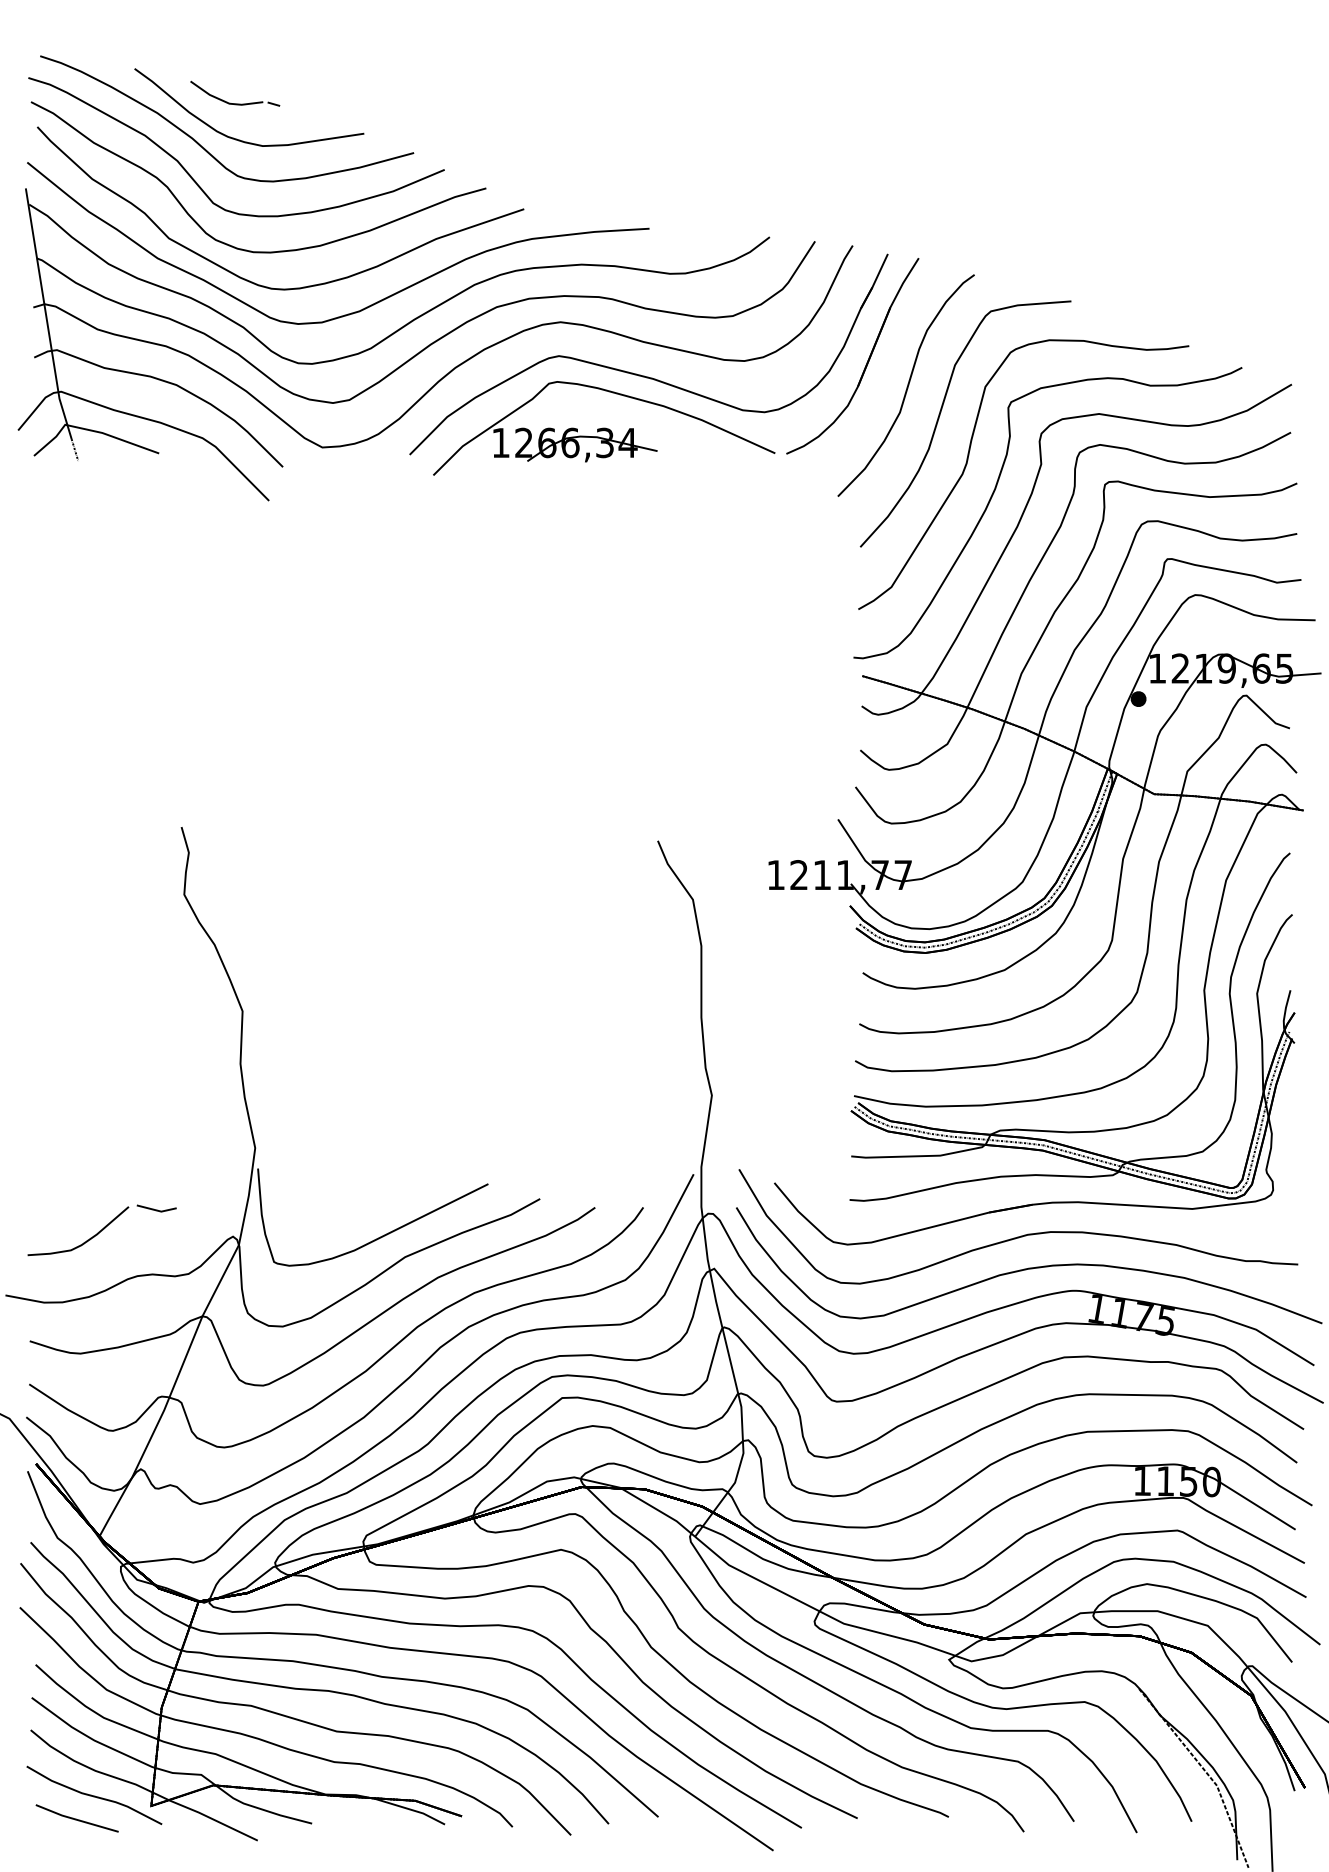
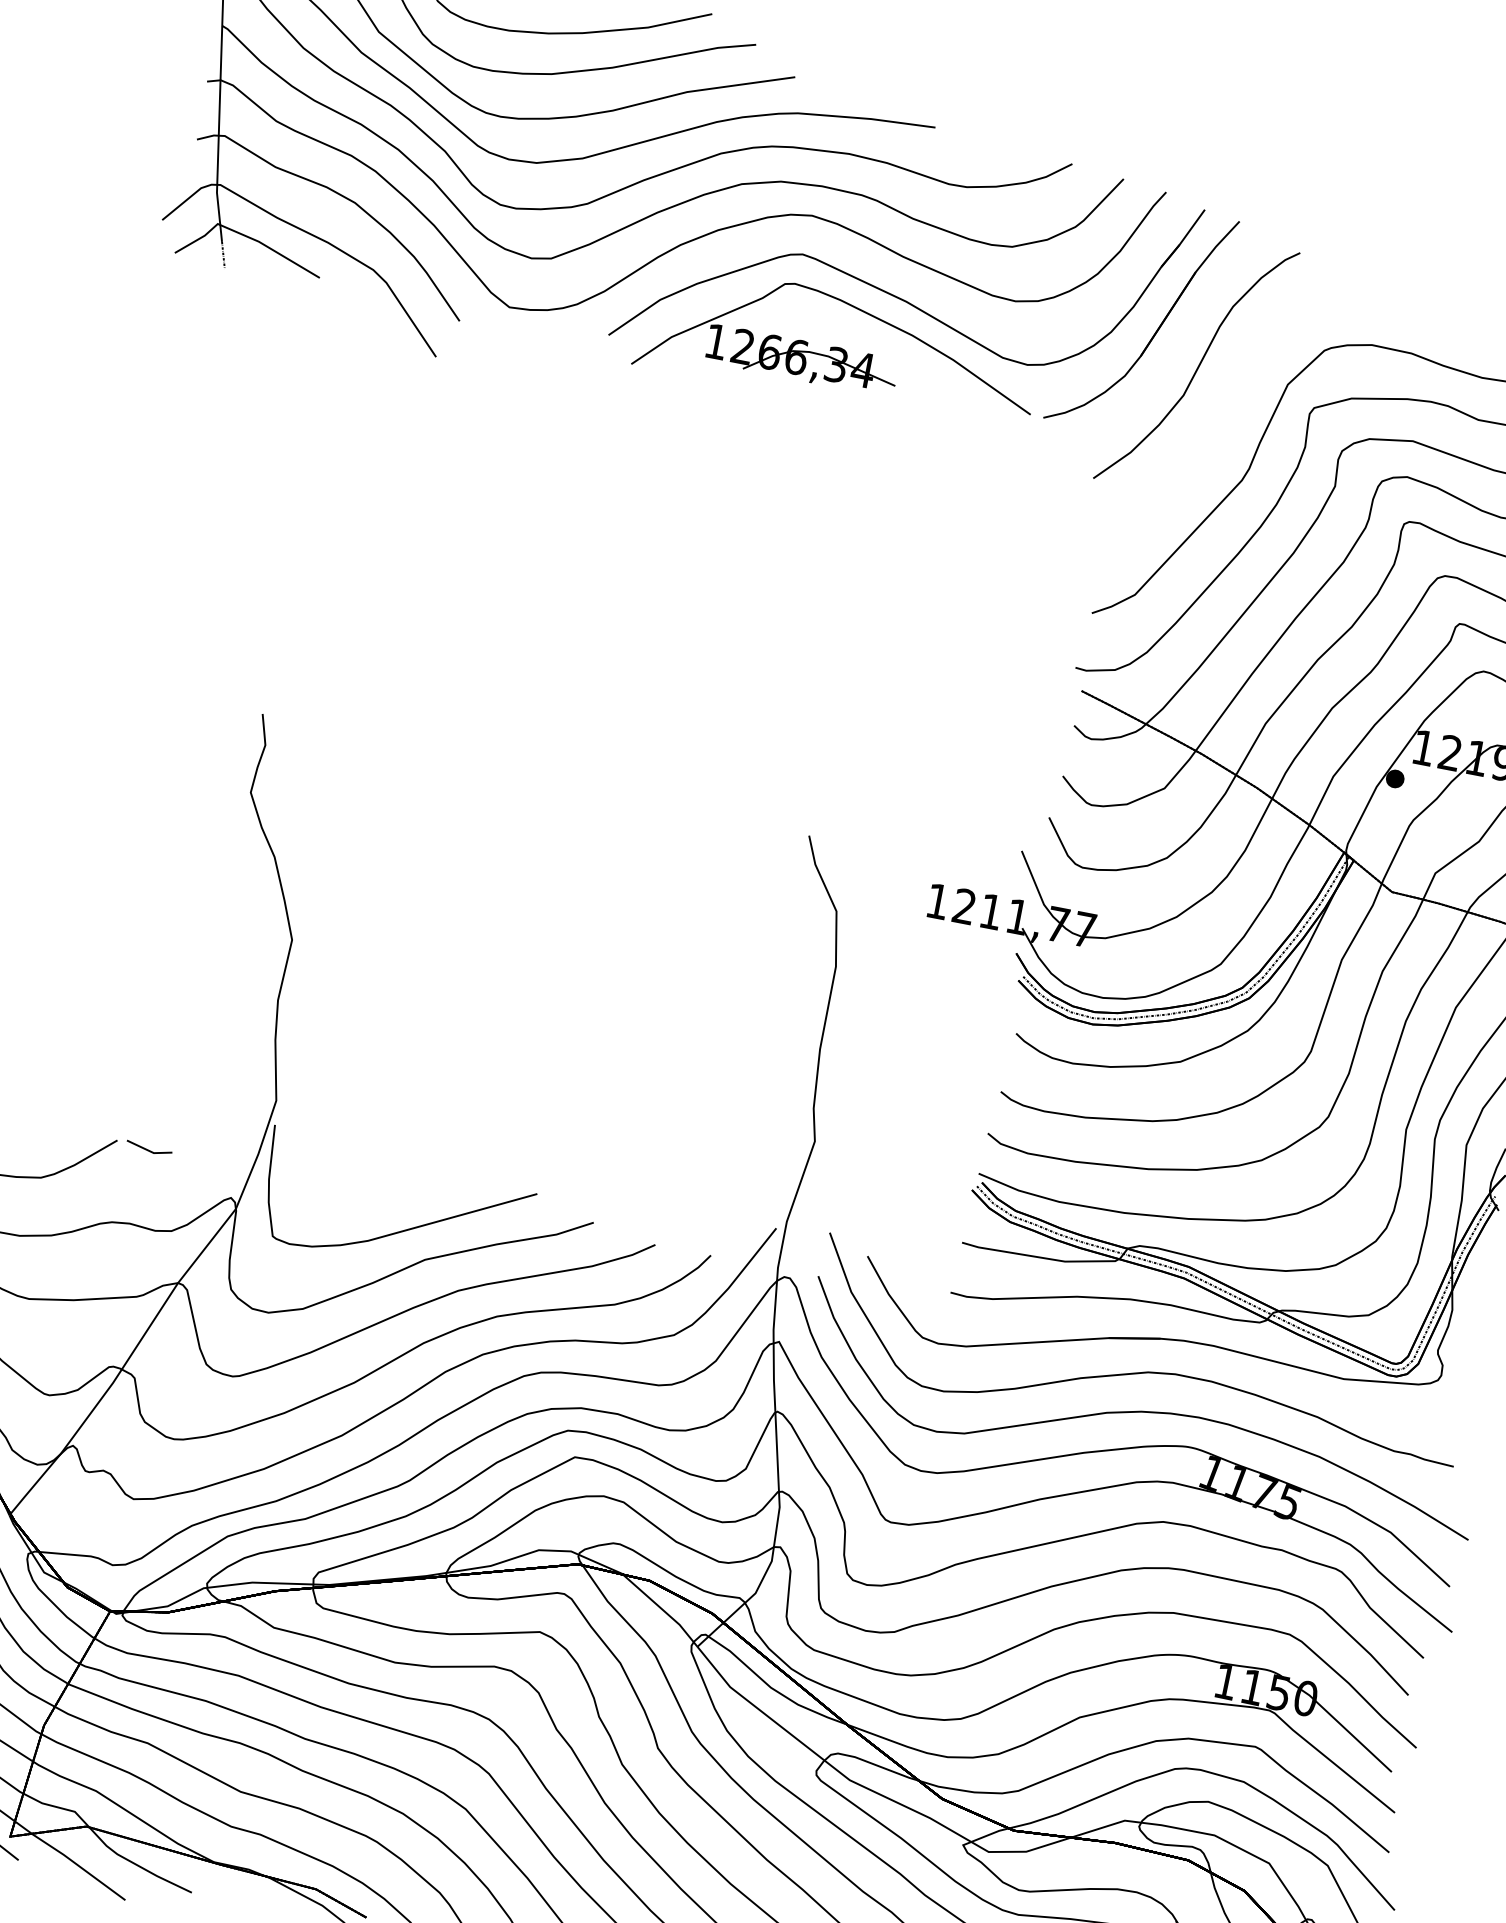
curve: (940, 415) -> (1229, 407), removed

